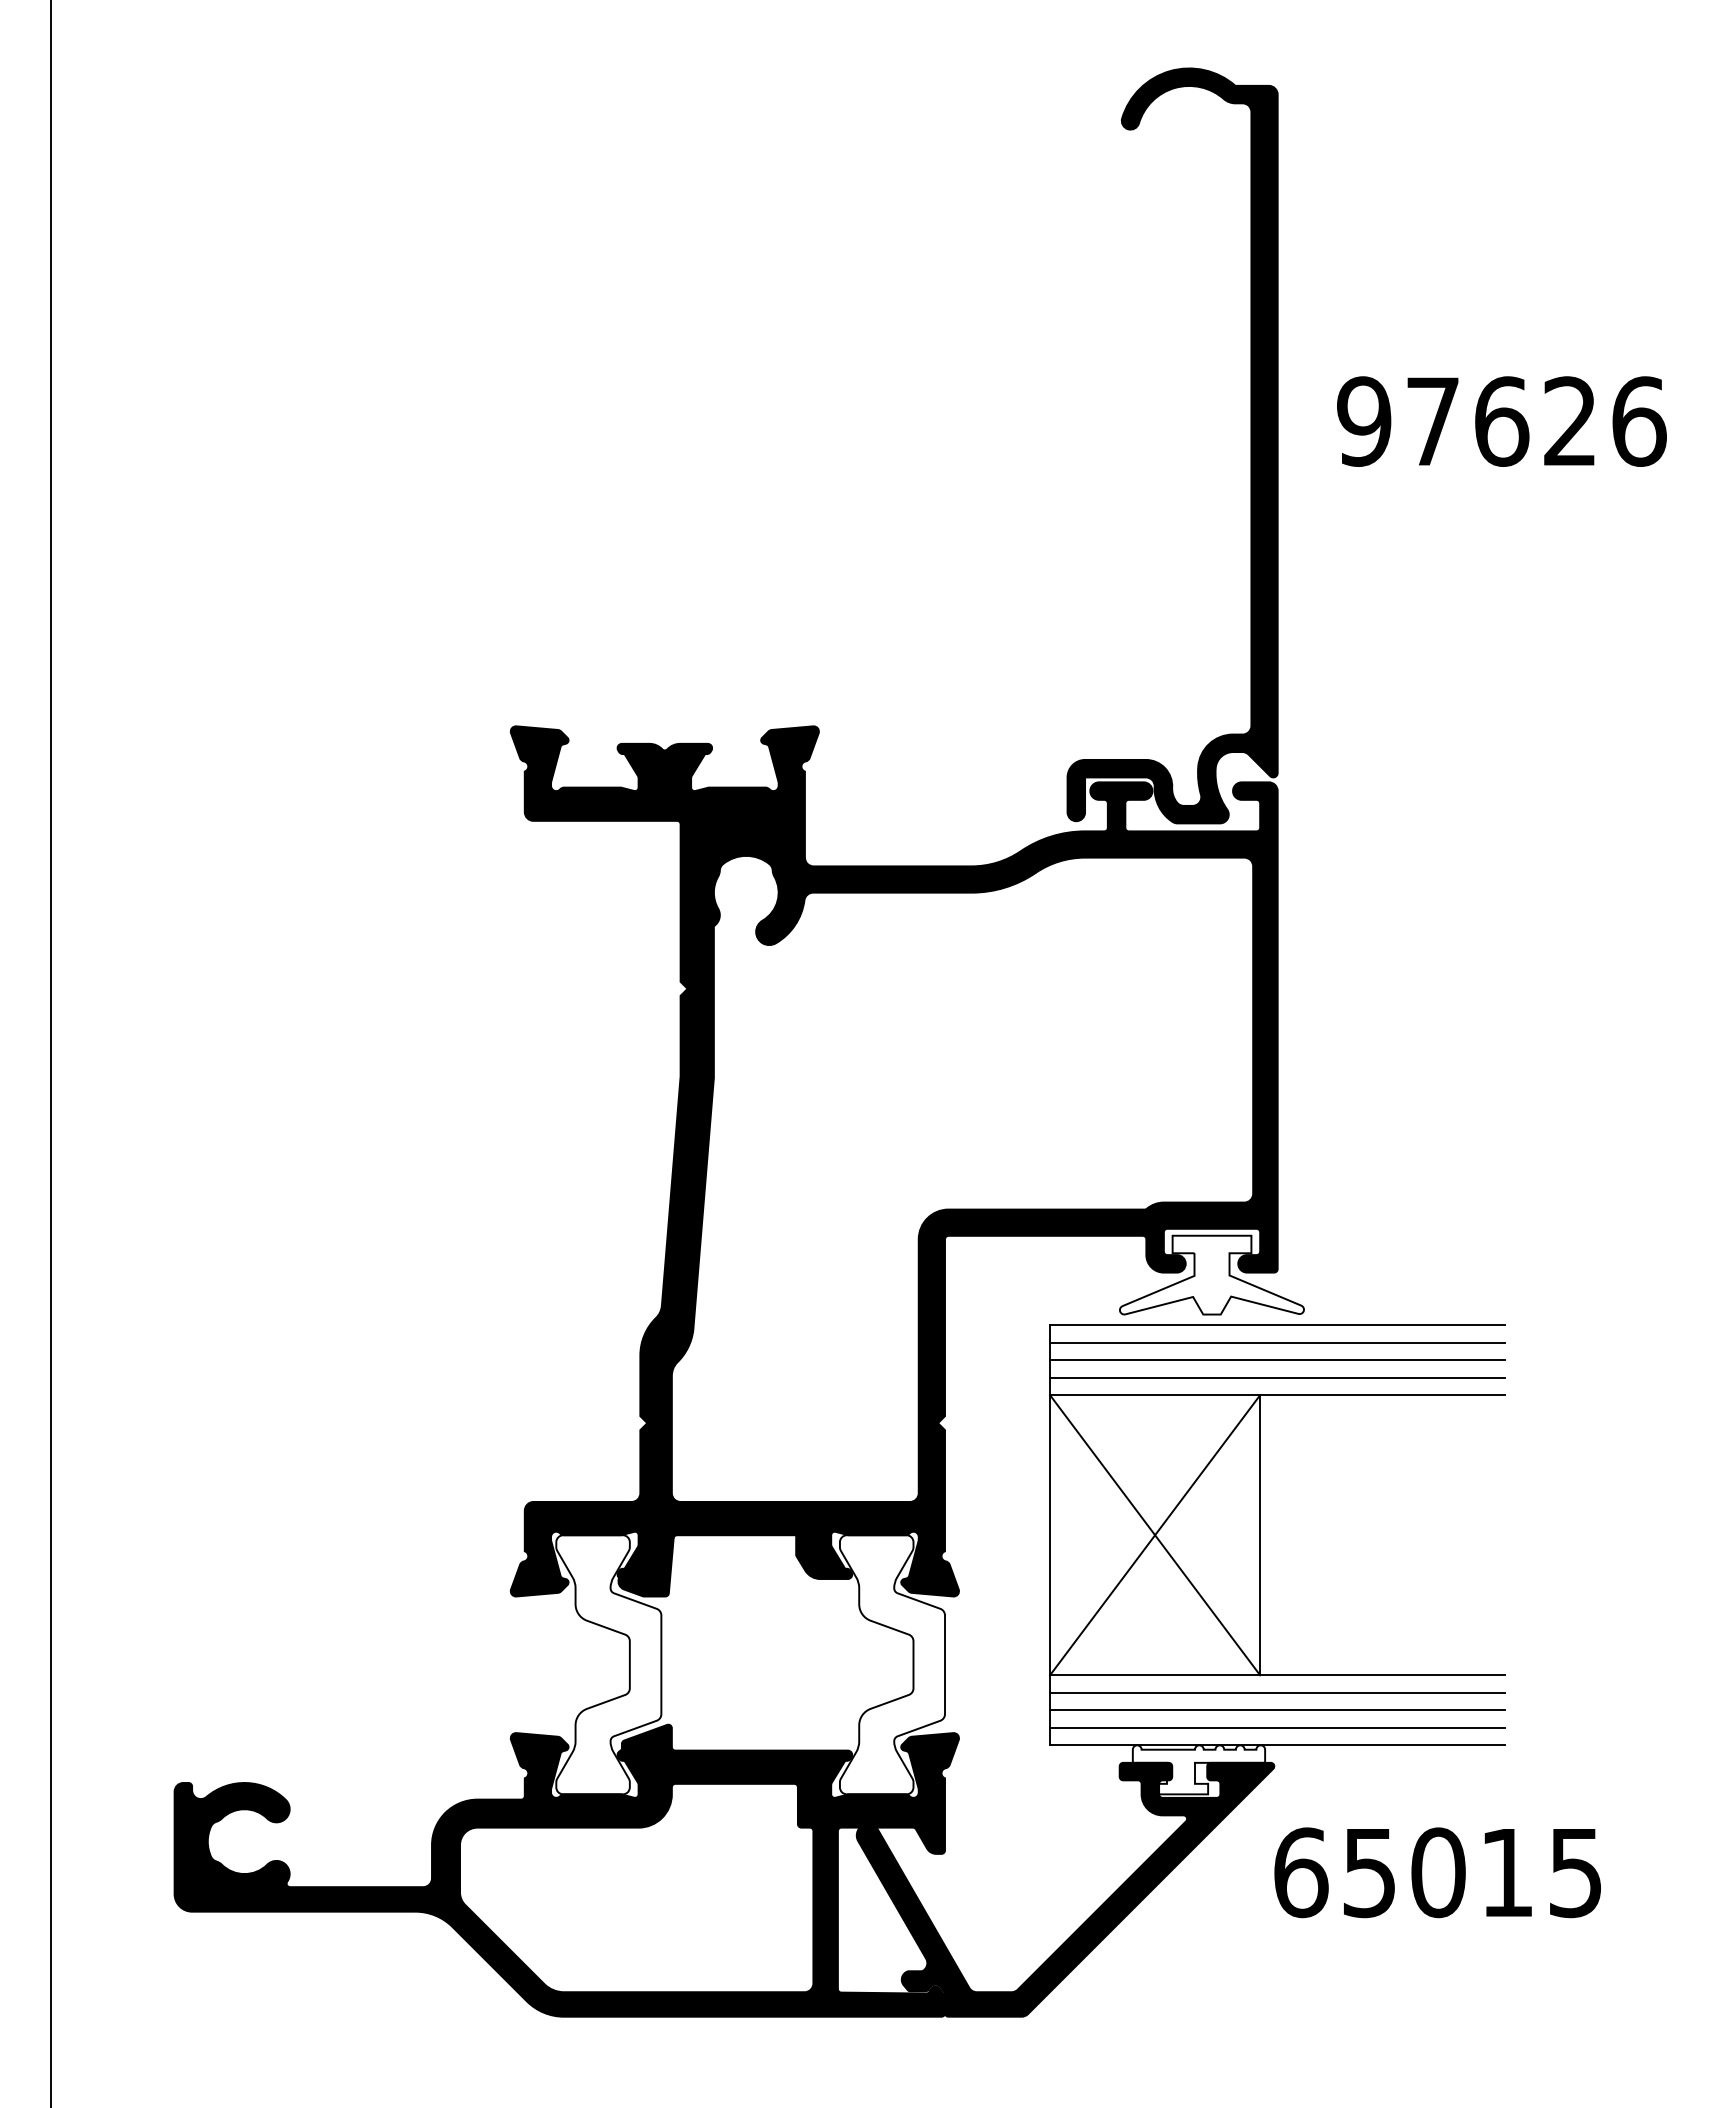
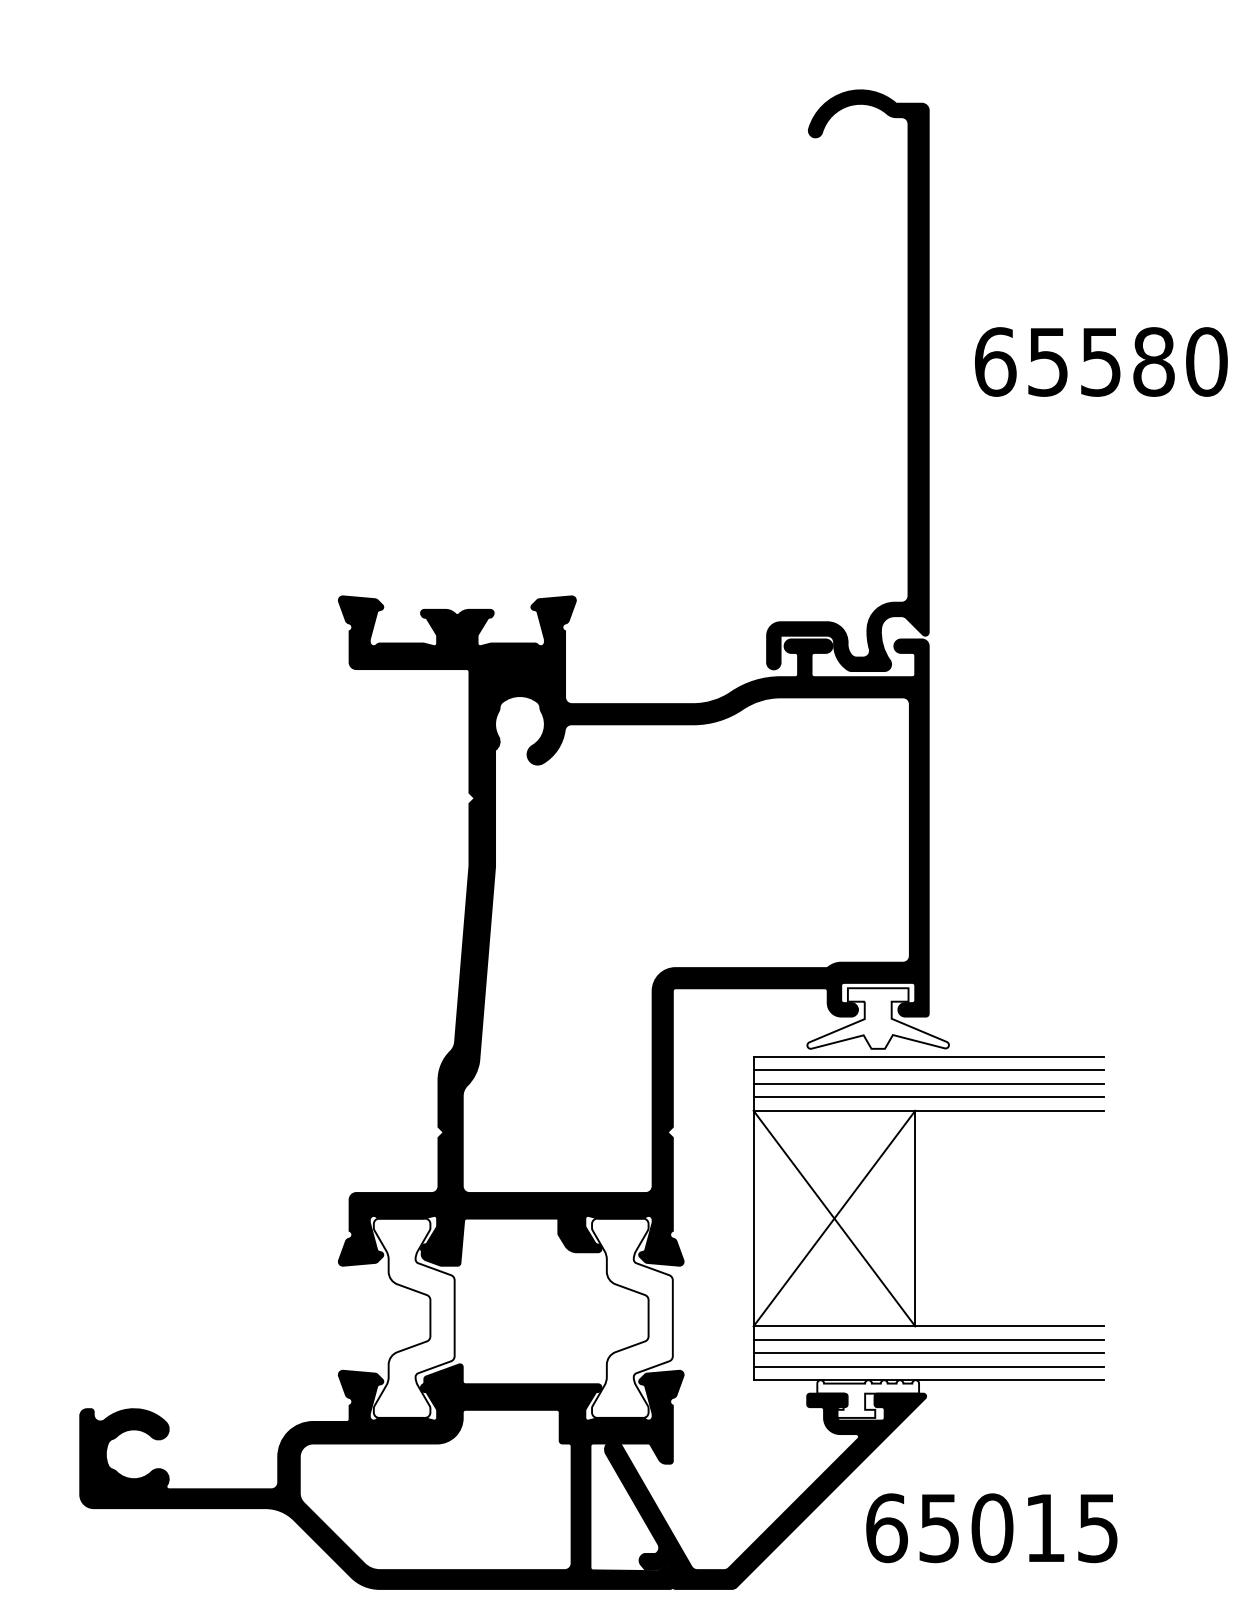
text: (1501, 421) -> (1100, 361), 97626 -> 65580
text: (1437, 1872) -> (991, 1528), moved

